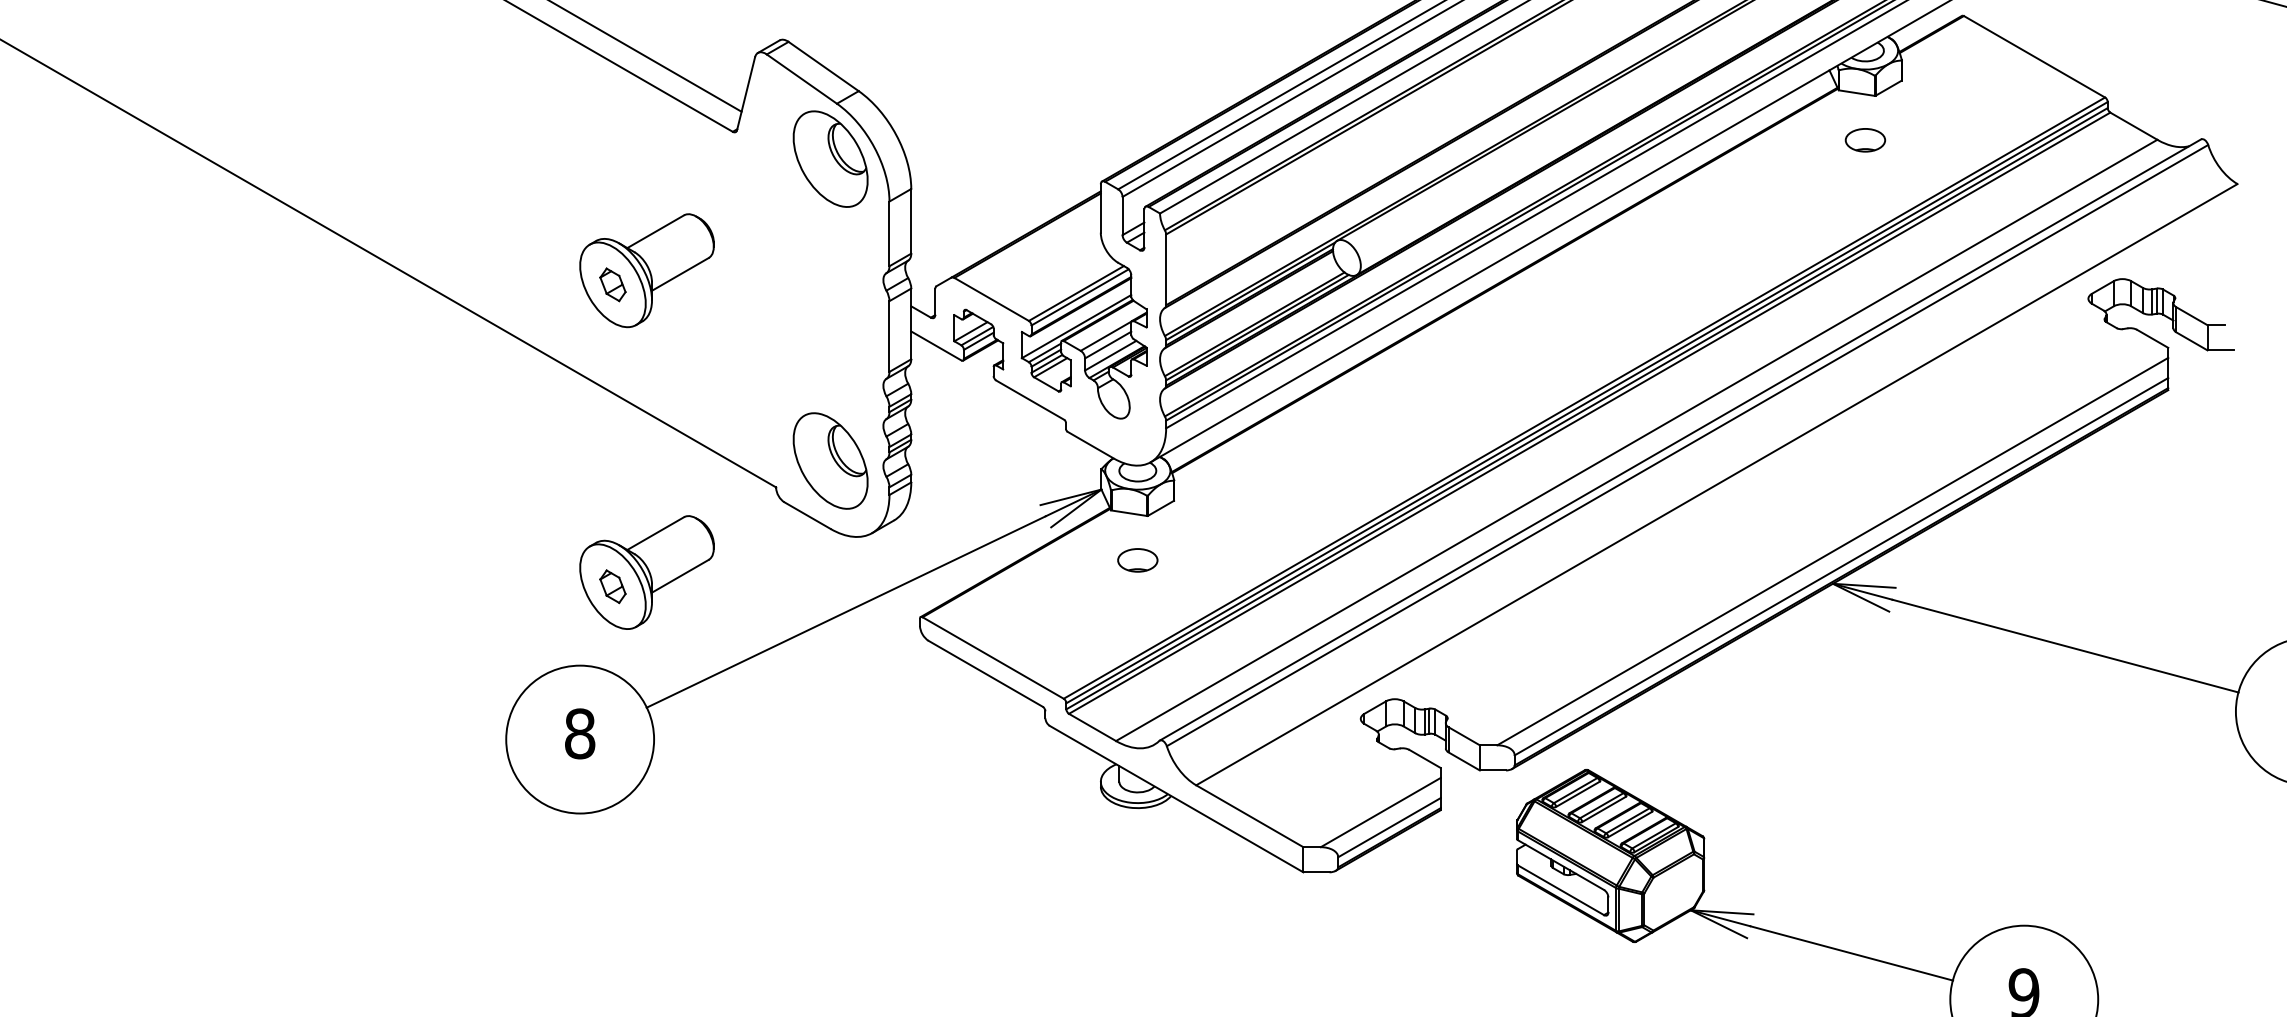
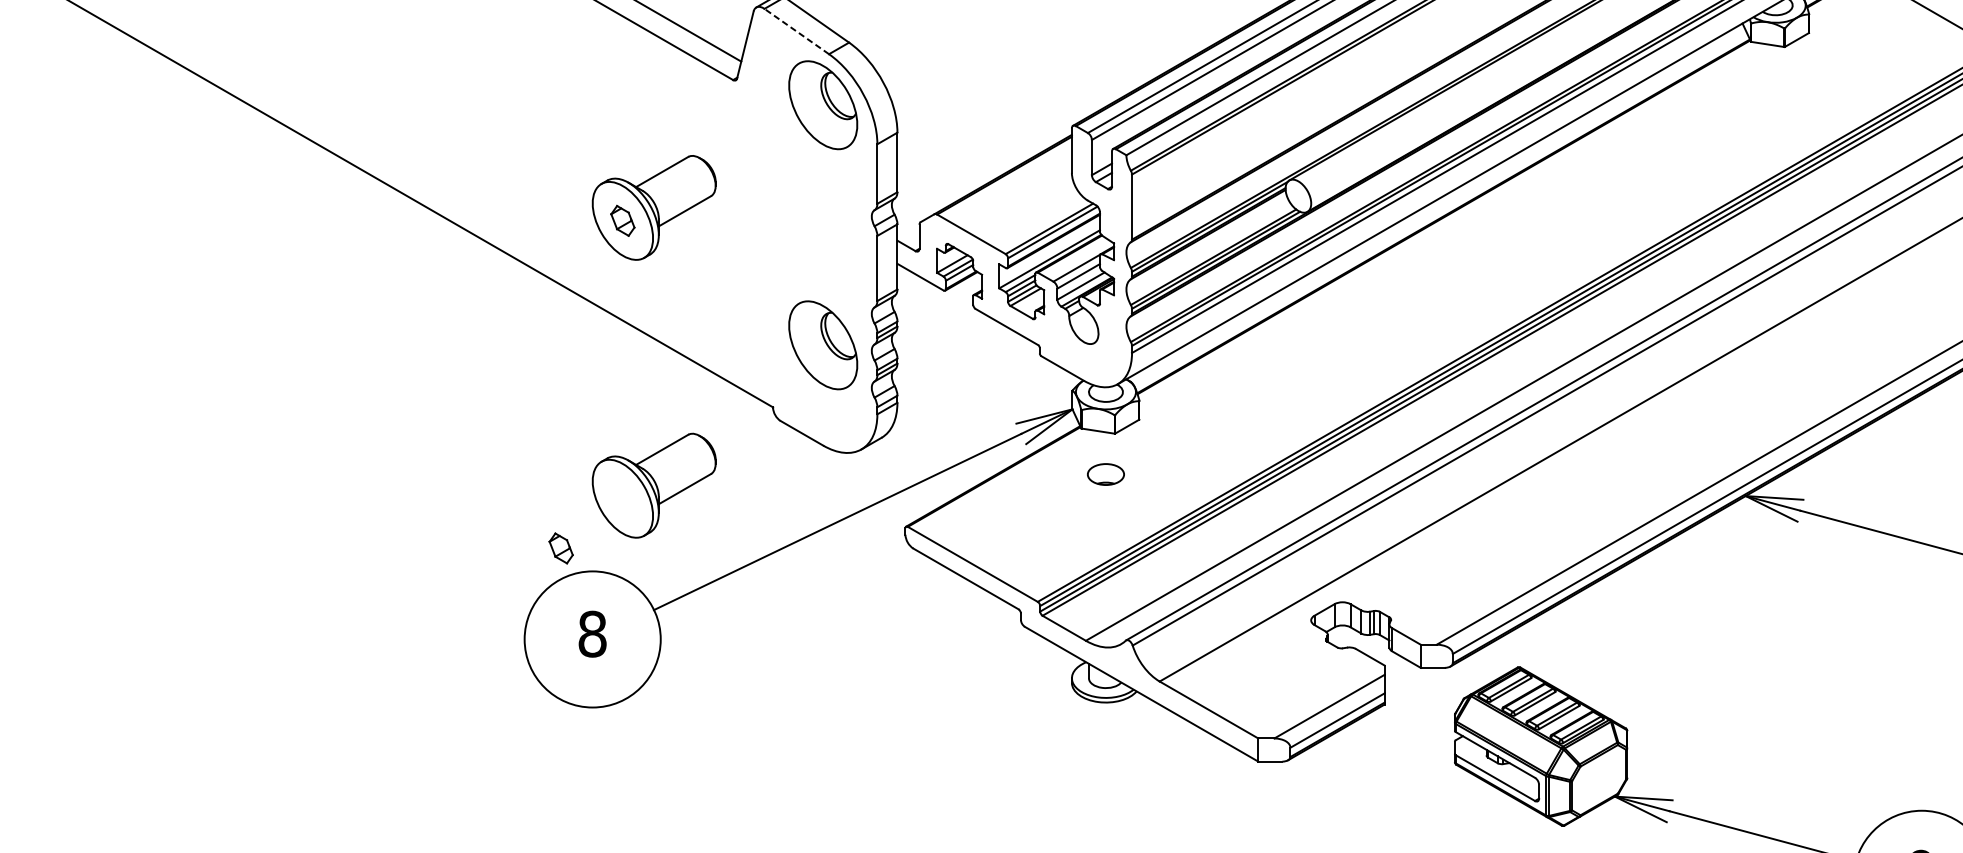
line: (801, 79) -> (796, 31), solid -> dashed
part: (1865, 140) -> (1775, 88), removed
part: (830, 460) -> (823, 344), moved
part: (612, 586) -> (560, 548), moved

